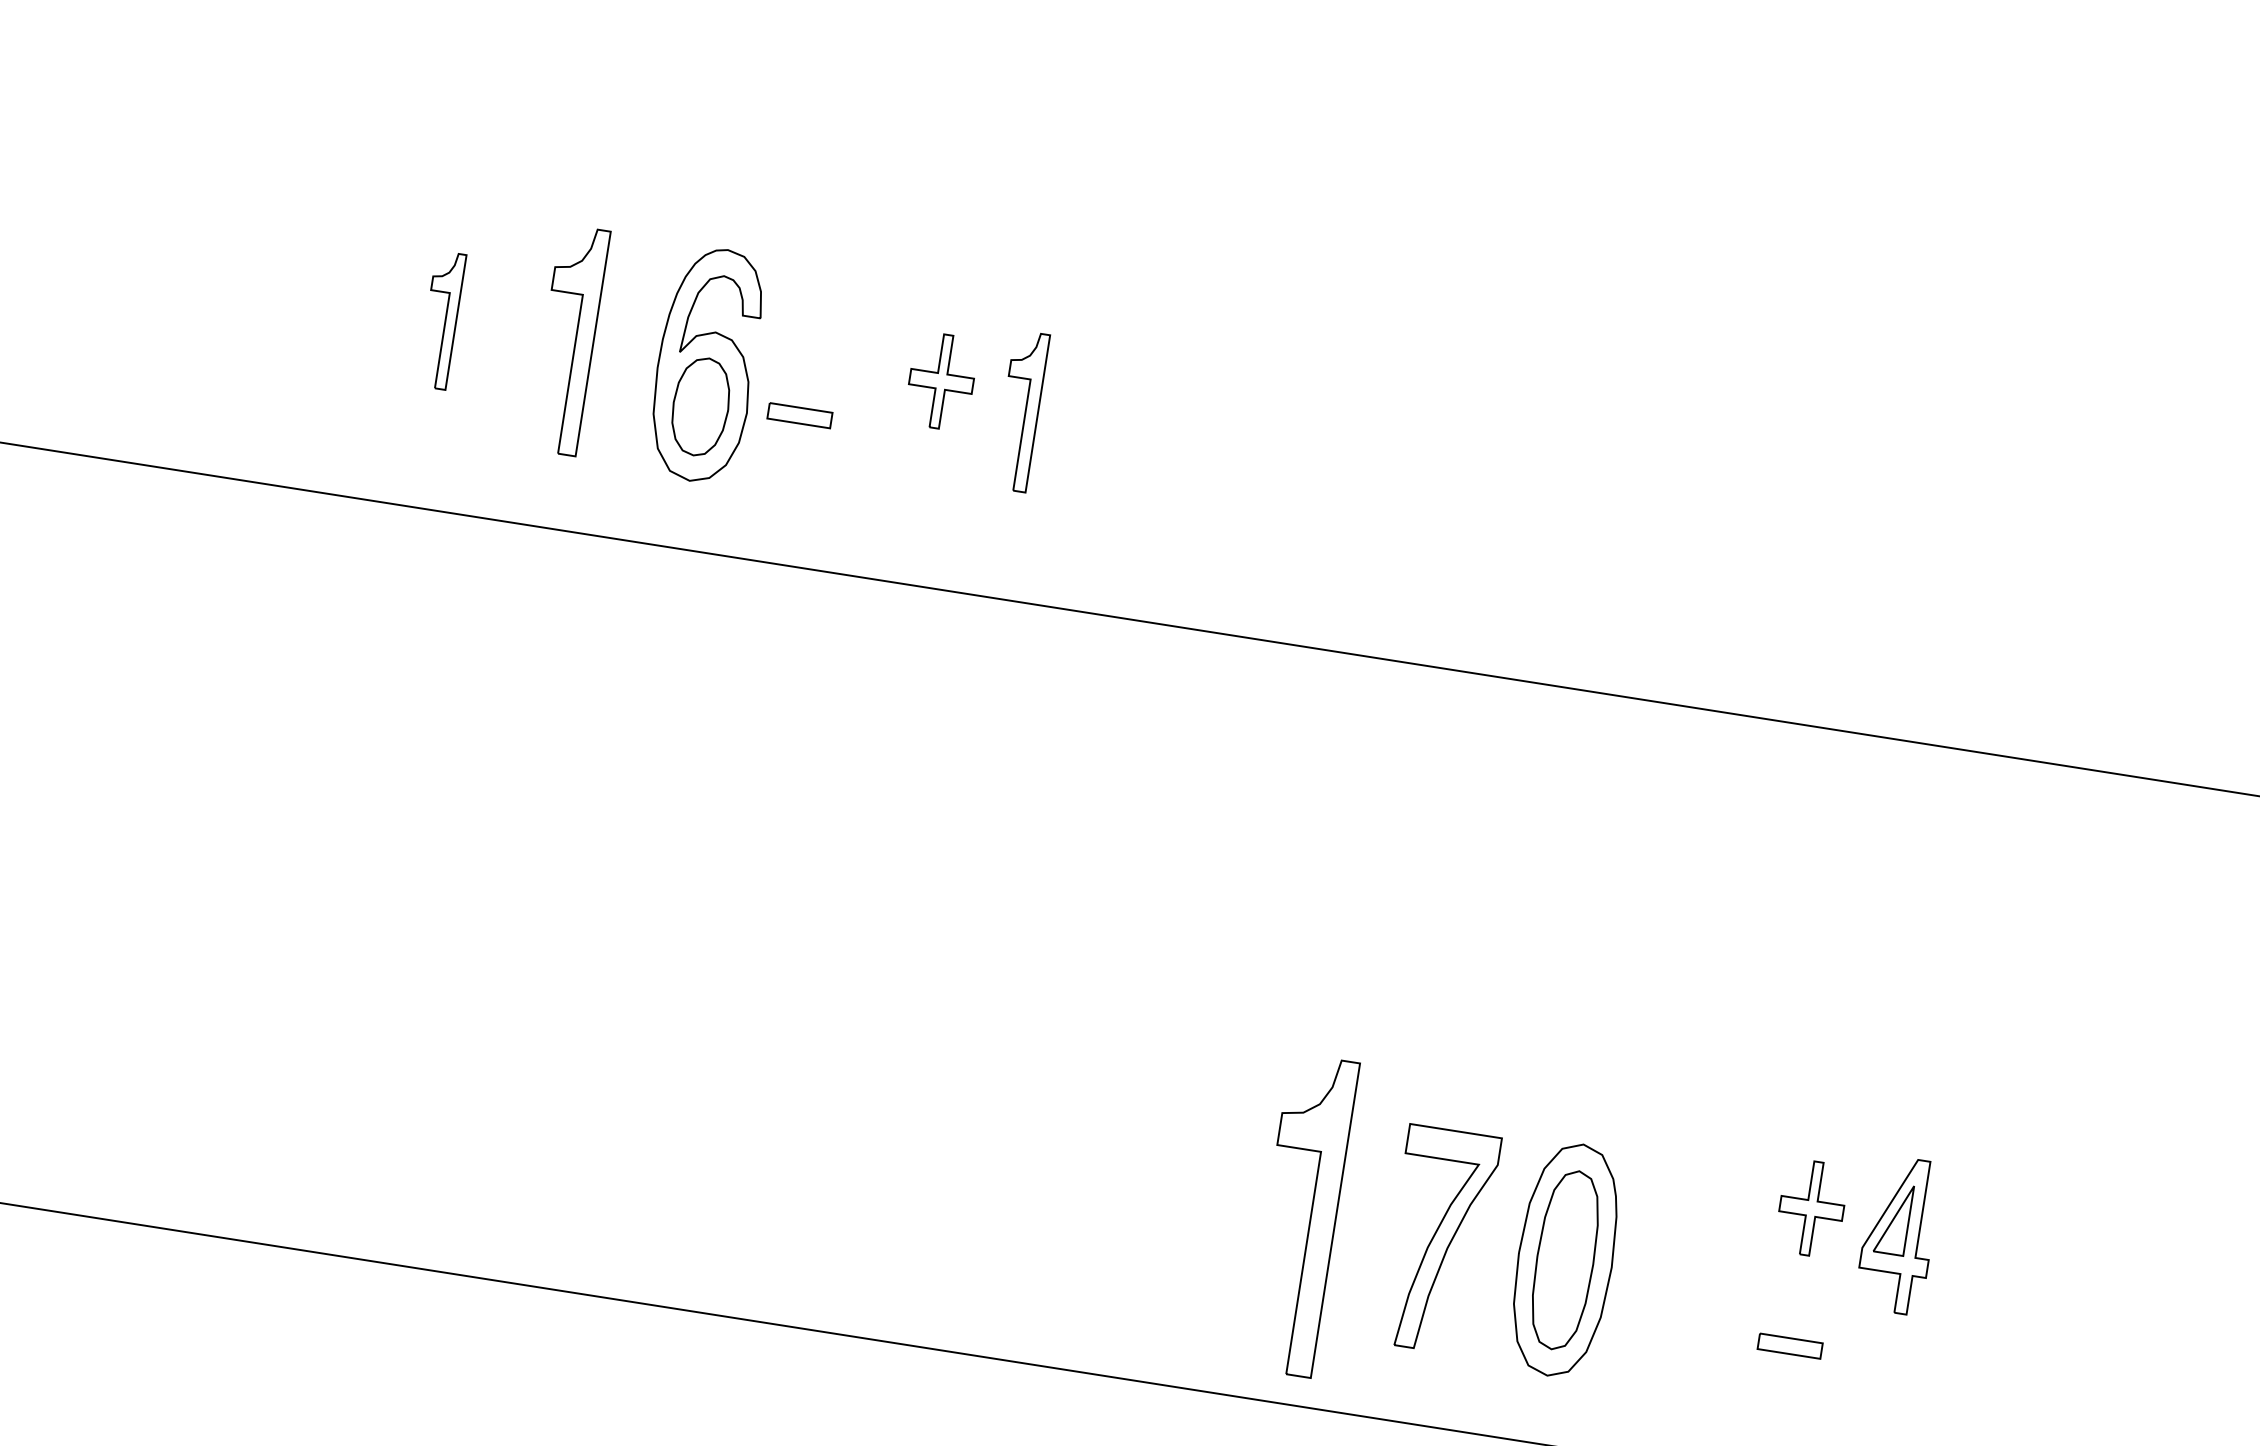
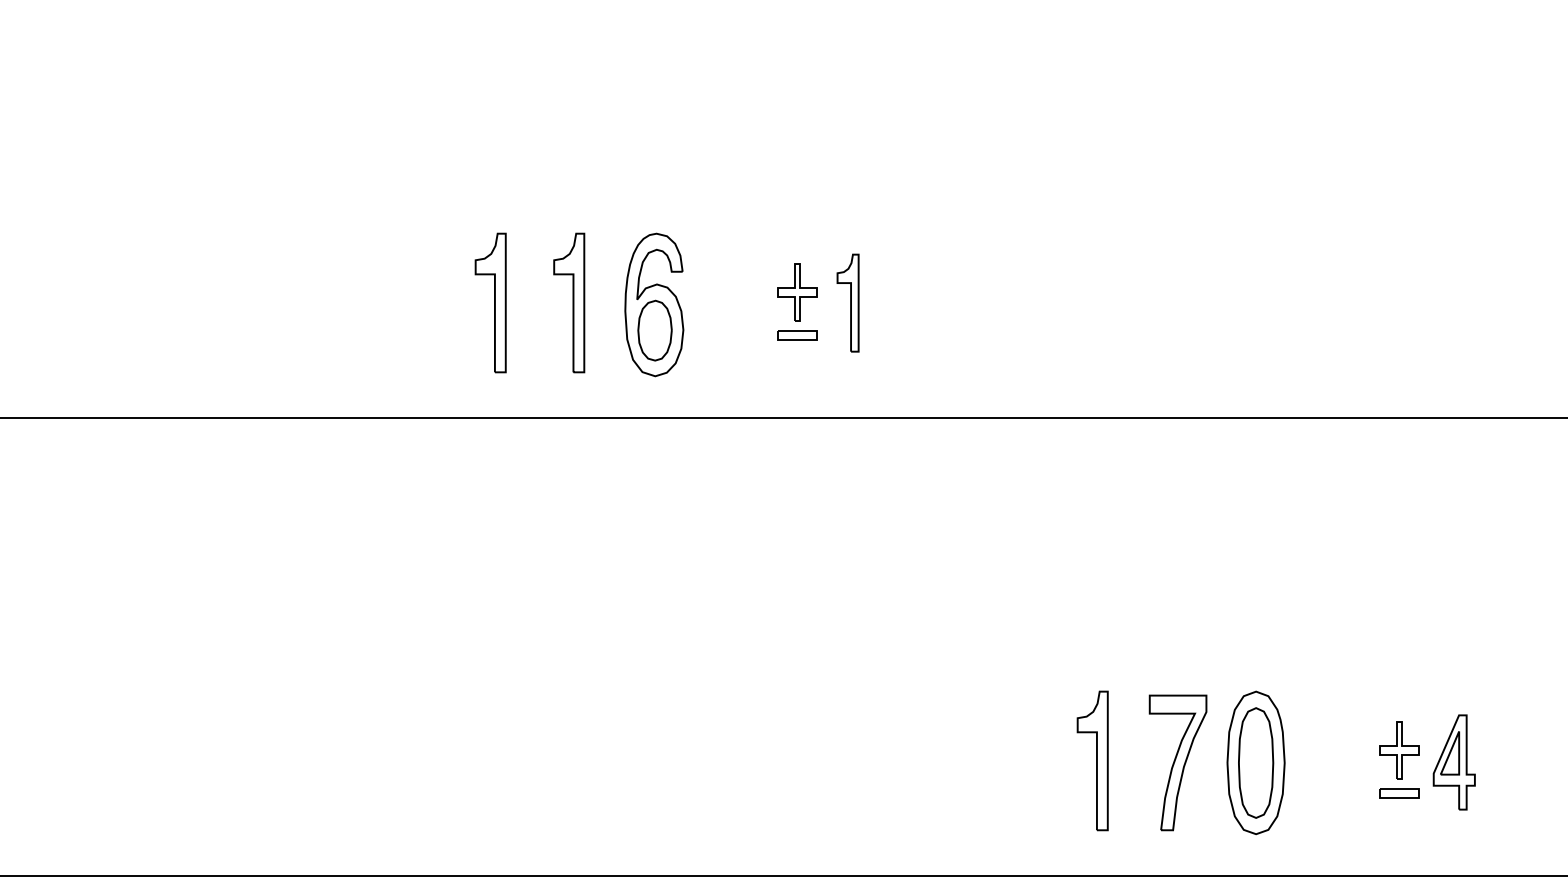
part: (441, 319) -> (490, 302), size x1.67
part: (799, 415) -> (797, 335), moved
part: (1811, 1208) -> (1399, 750), moved
part: (1300, 1214) -> (1092, 760), size x0.71
part: (1897, 1234) -> (1453, 762), moved

